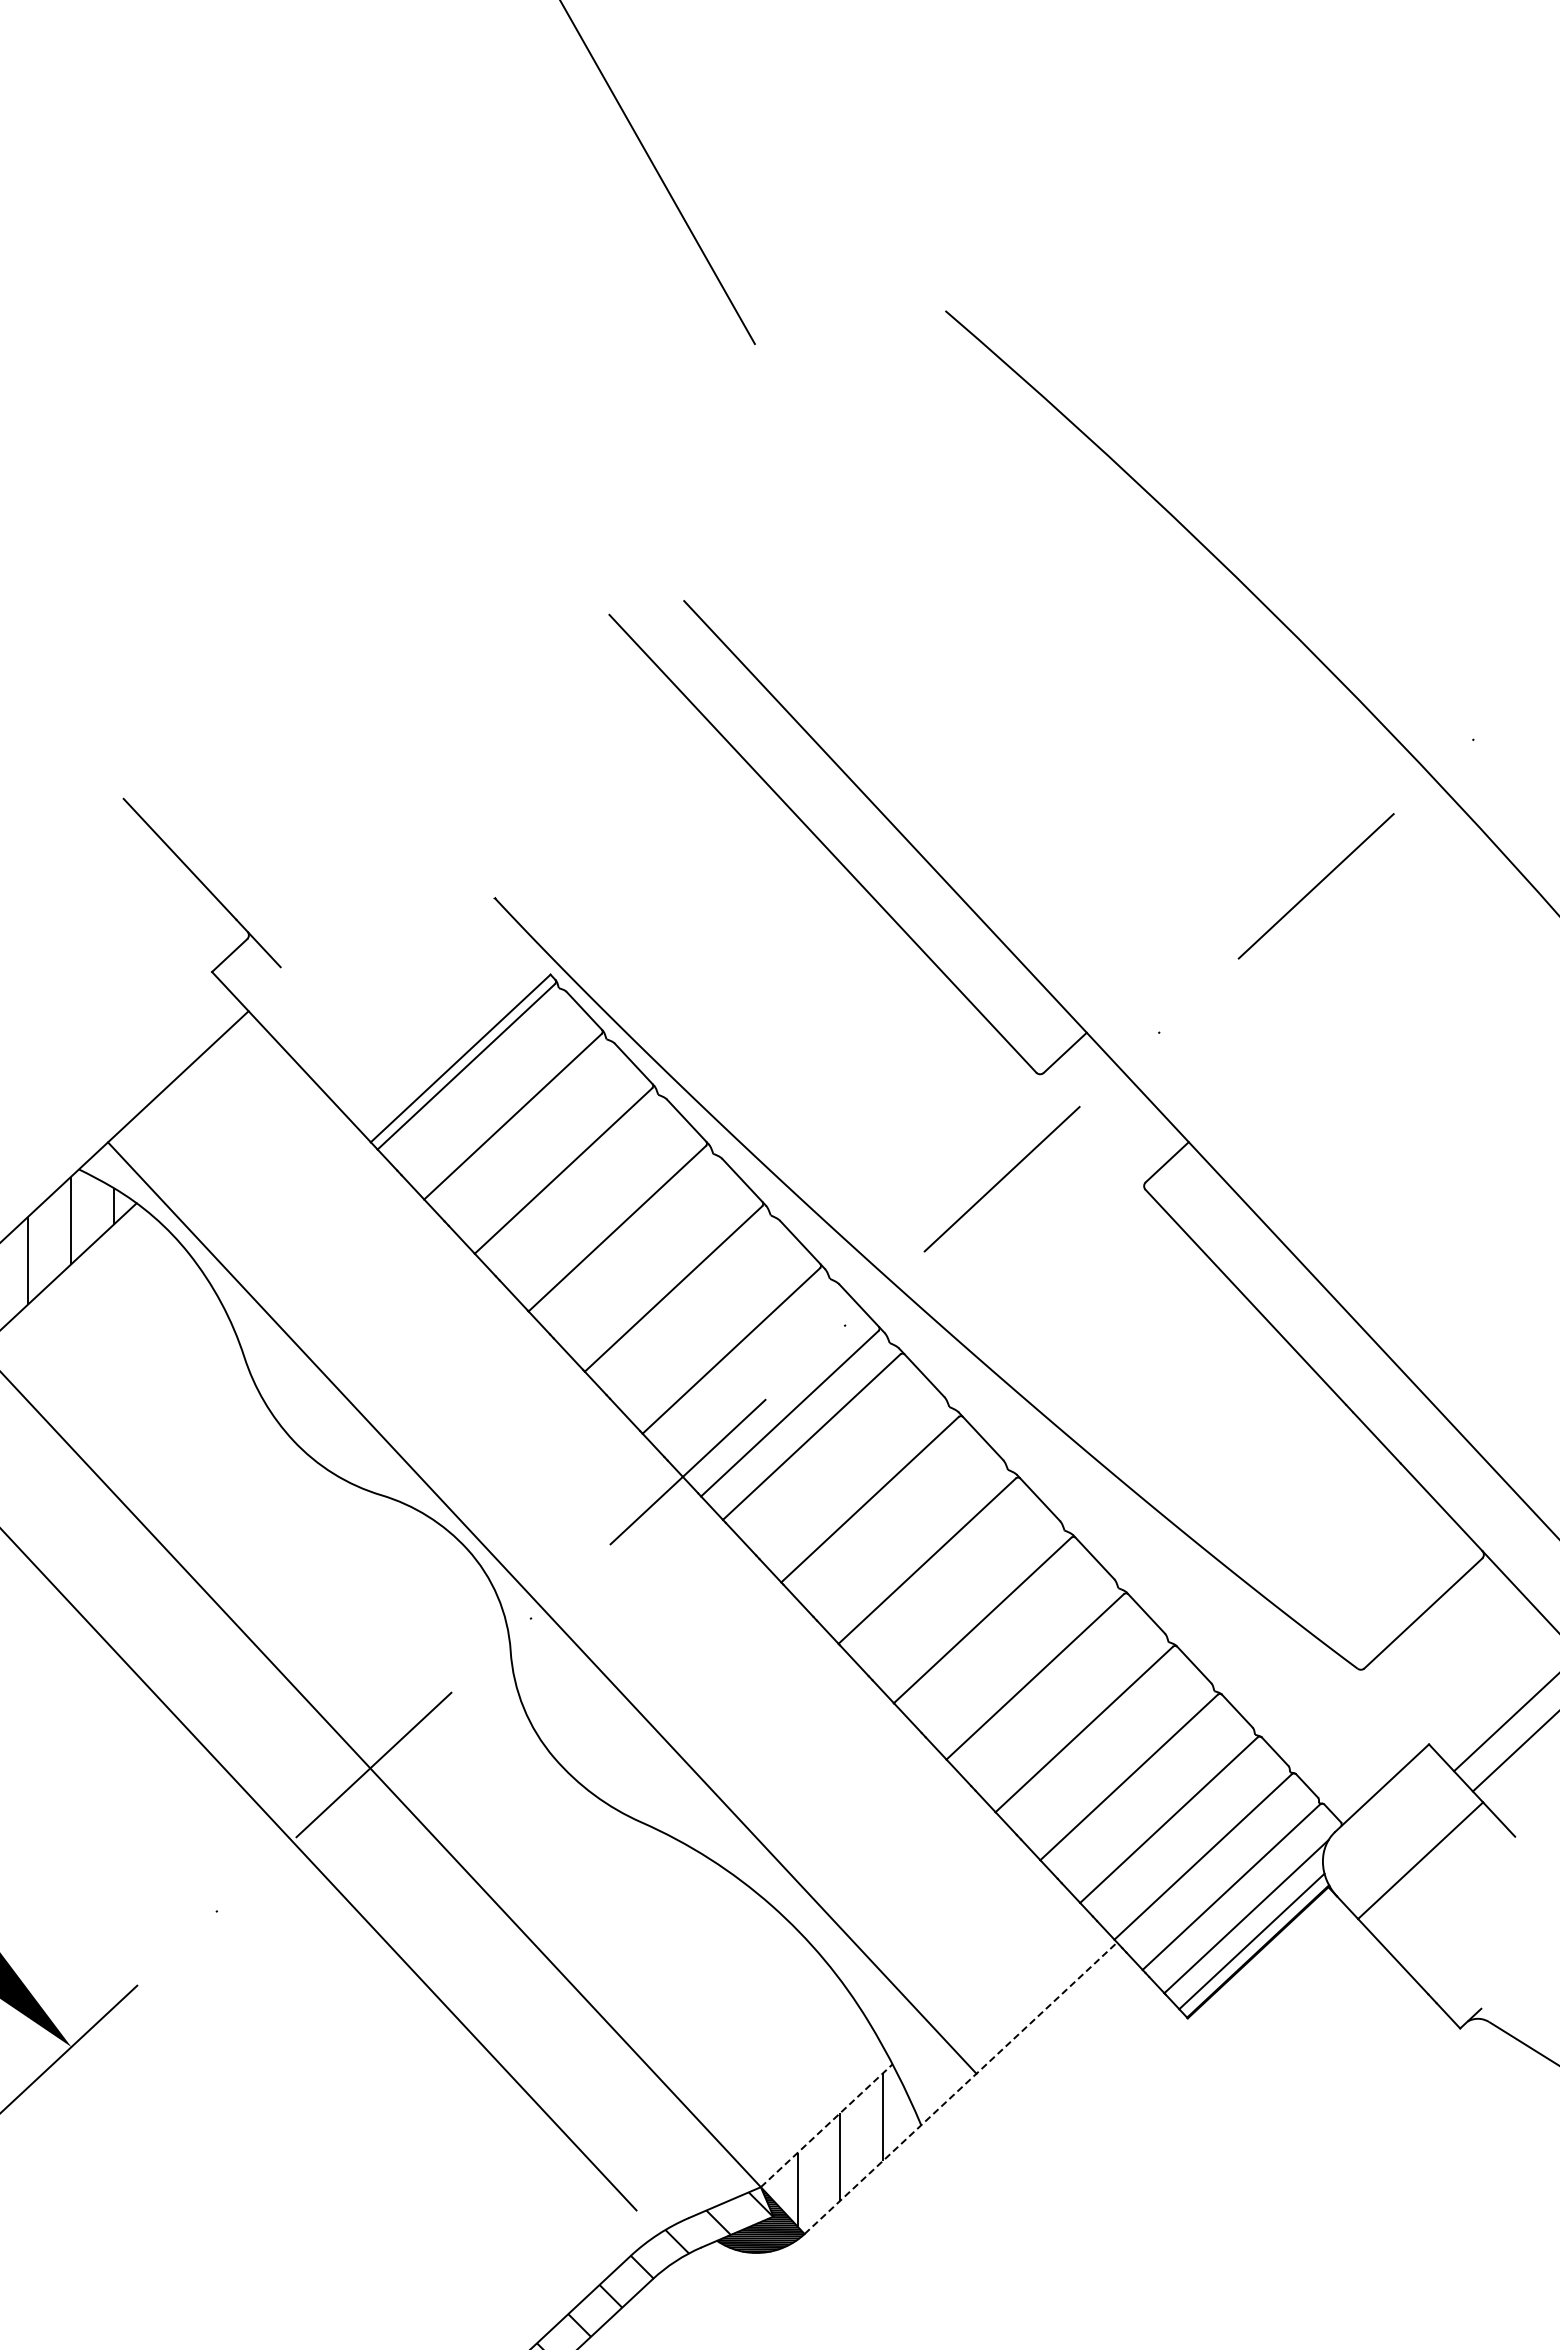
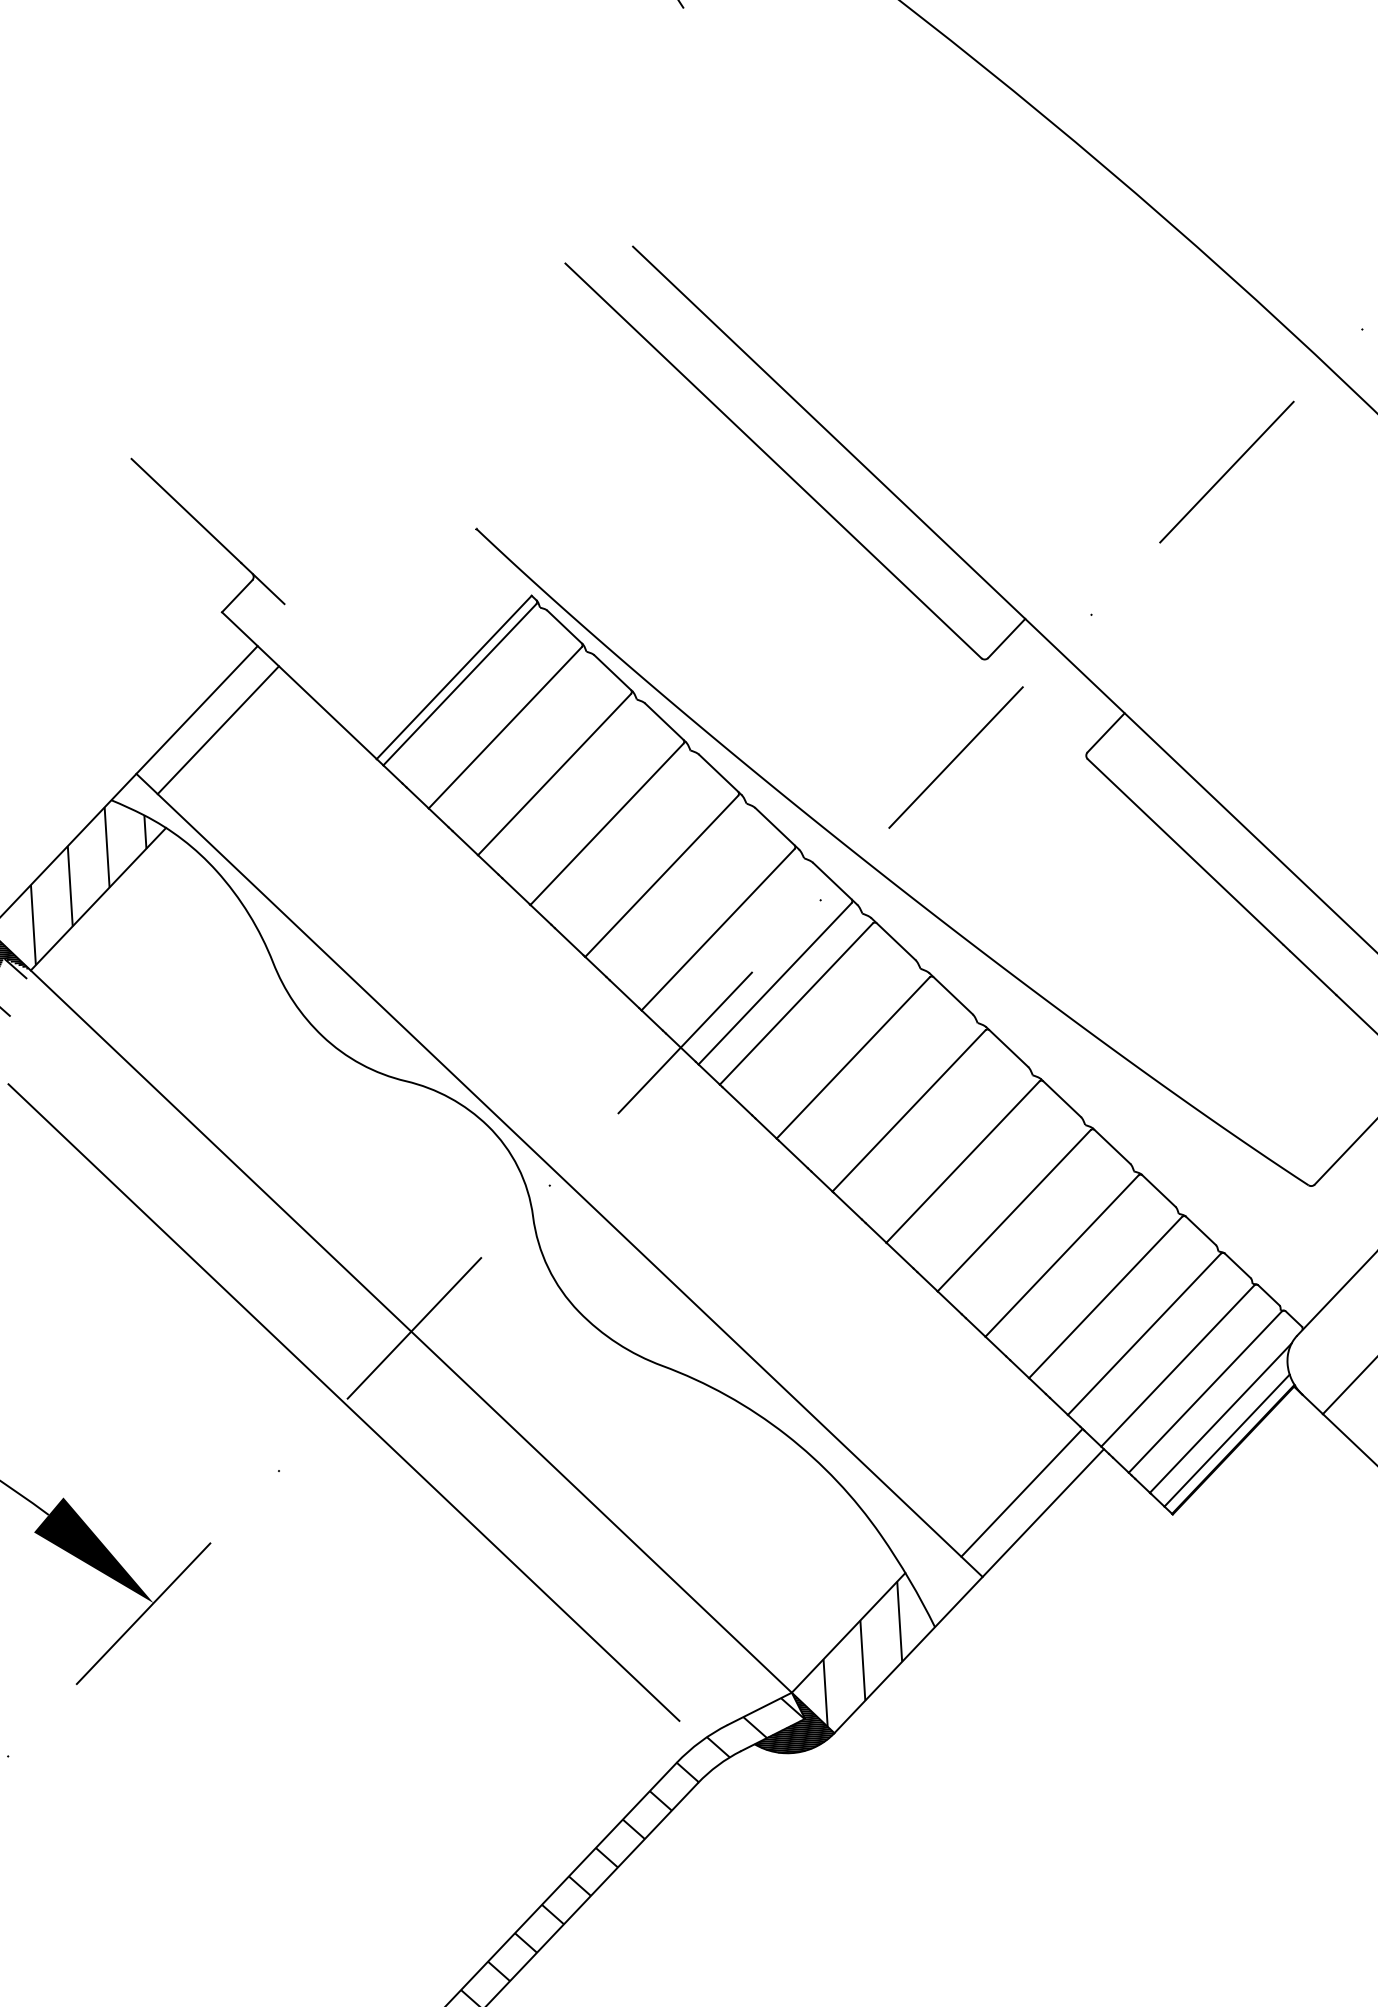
line: (199, 1099) -> (217, 729), added
line: (1024, 1984) -> (1021, 1492), added
line: (960, 2088) -> (968, 1591), dashed -> solid
line: (827, 2125) -> (849, 1632), dashed -> solid

